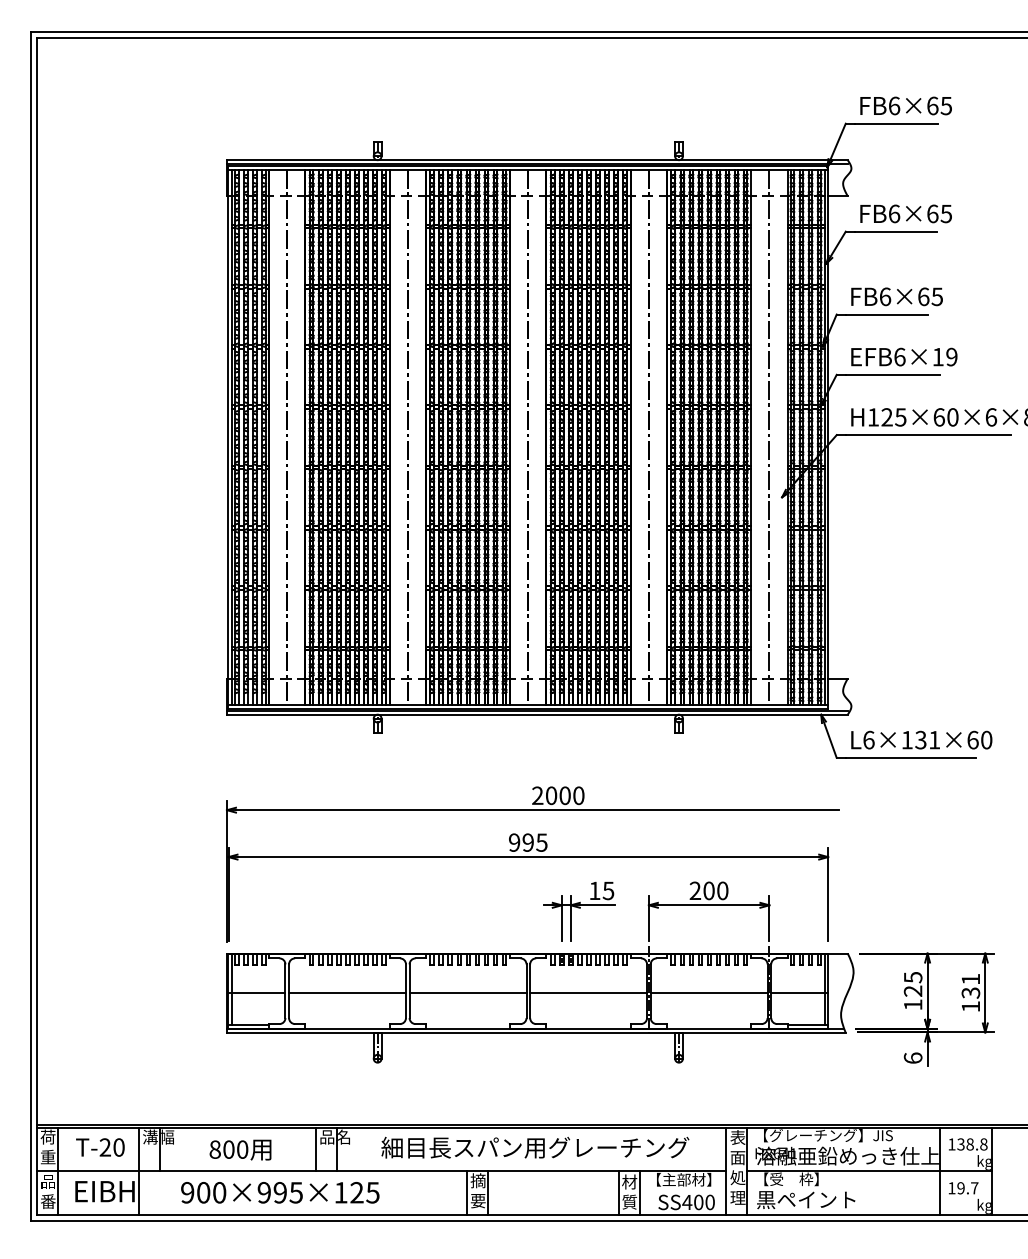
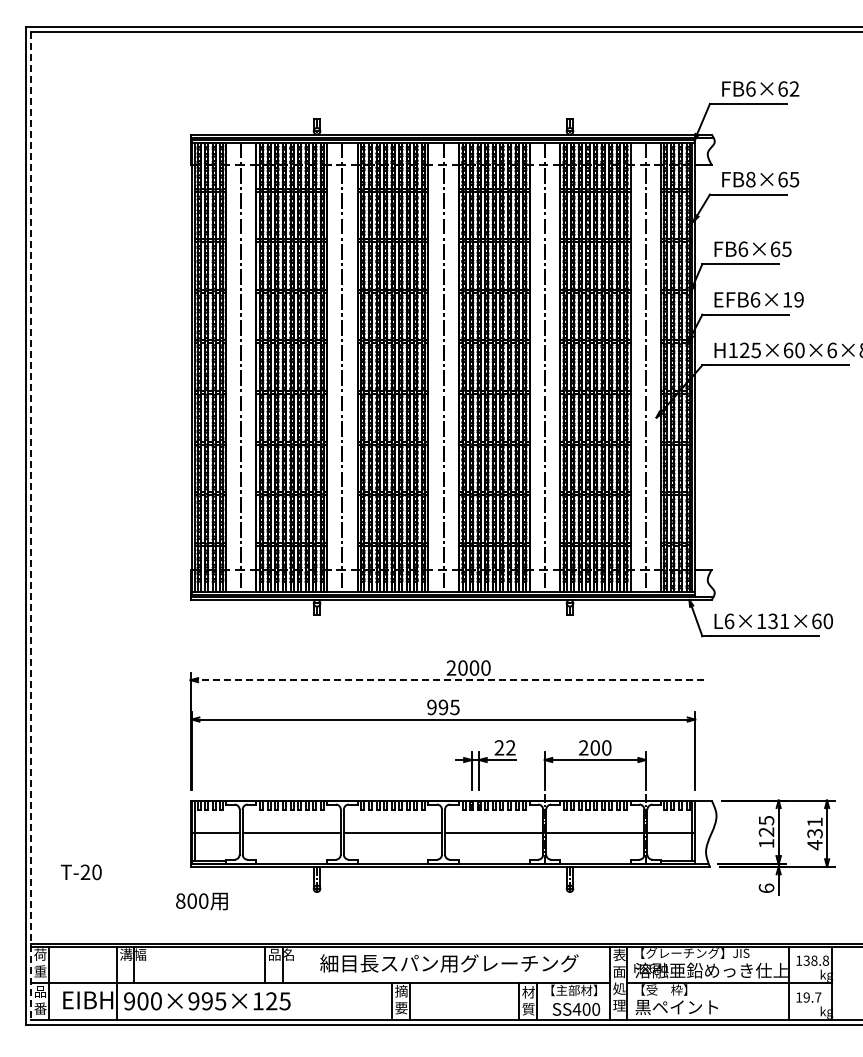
text: (946, 105) -> (794, 88), FB6×65 -> FB6×62
text: (894, 213) -> (750, 179), FB6×65 -> FB8×65
line: (37, 627) -> (31, 526), solid -> dashed
line: (537, 810) -> (451, 680), solid -> dashed
text: (600, 890) -> (504, 747), 15 -> 22
text: (970, 1007) -> (814, 845), 131 -> 431
text: (99, 1147) -> (80, 872), moved
text: (240, 1150) -> (201, 901), moved
text: (280, 1192) -> (207, 1001), moved

